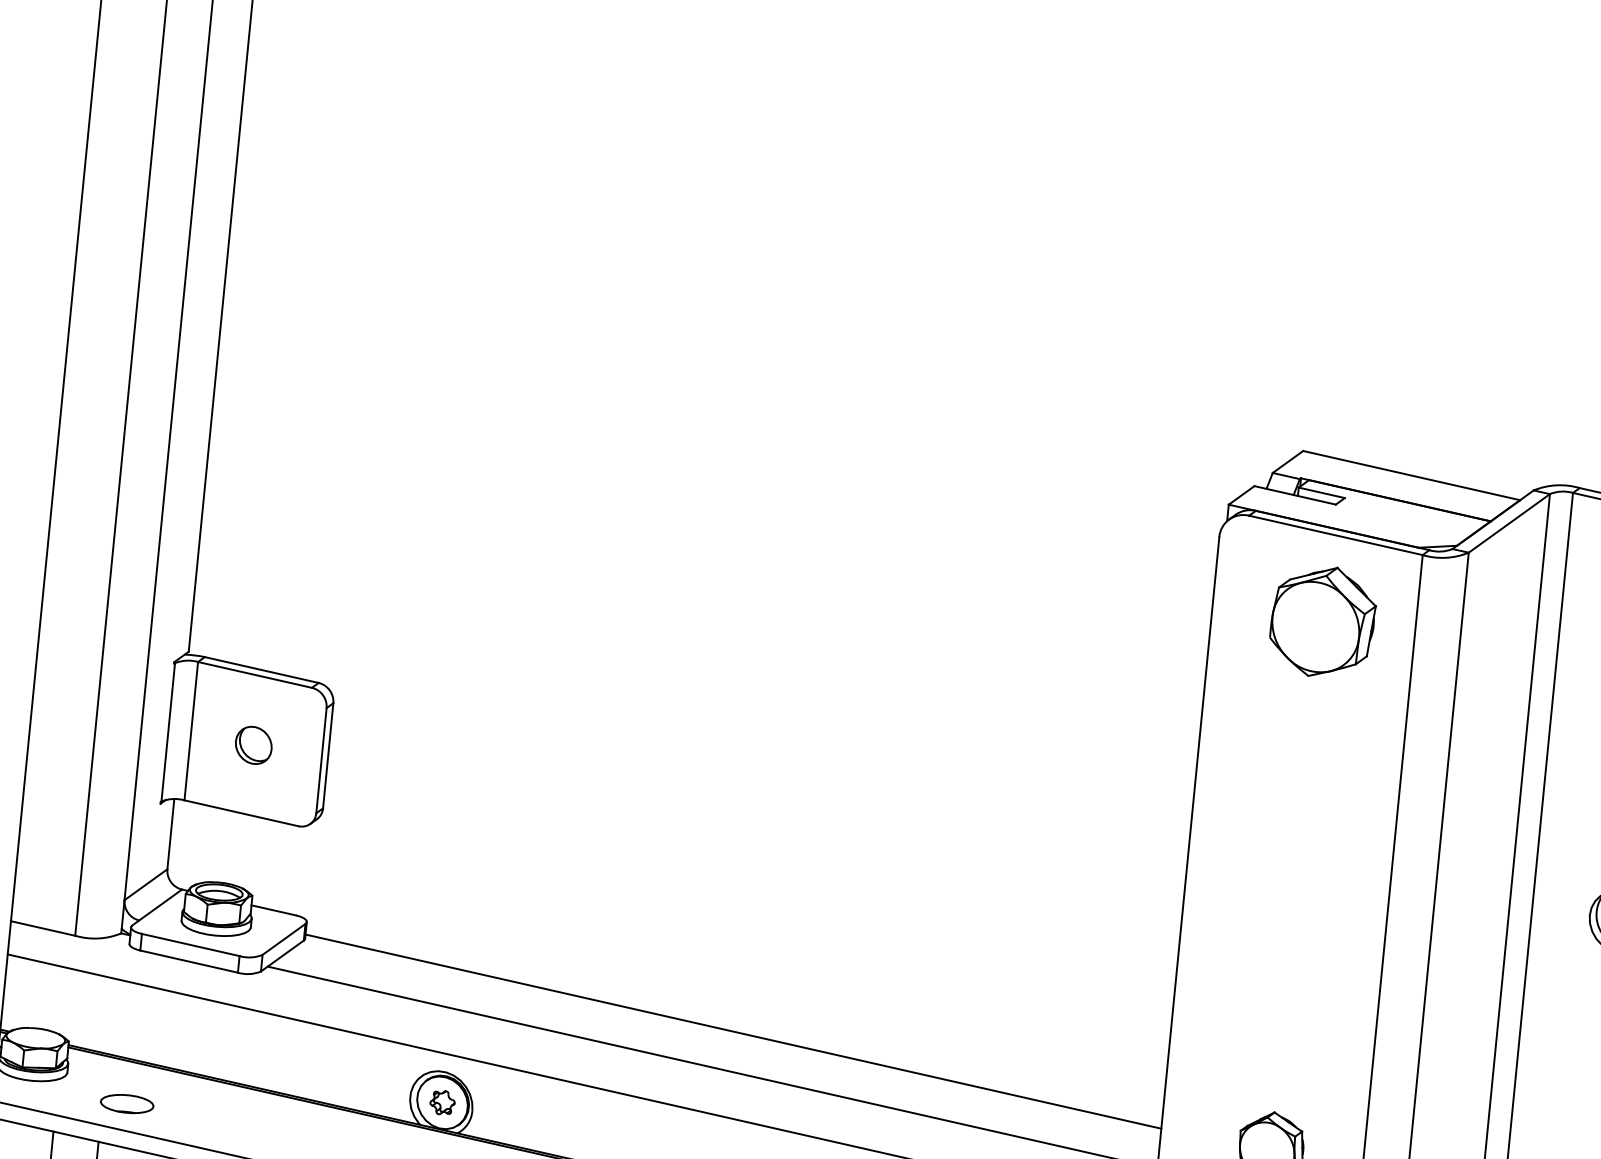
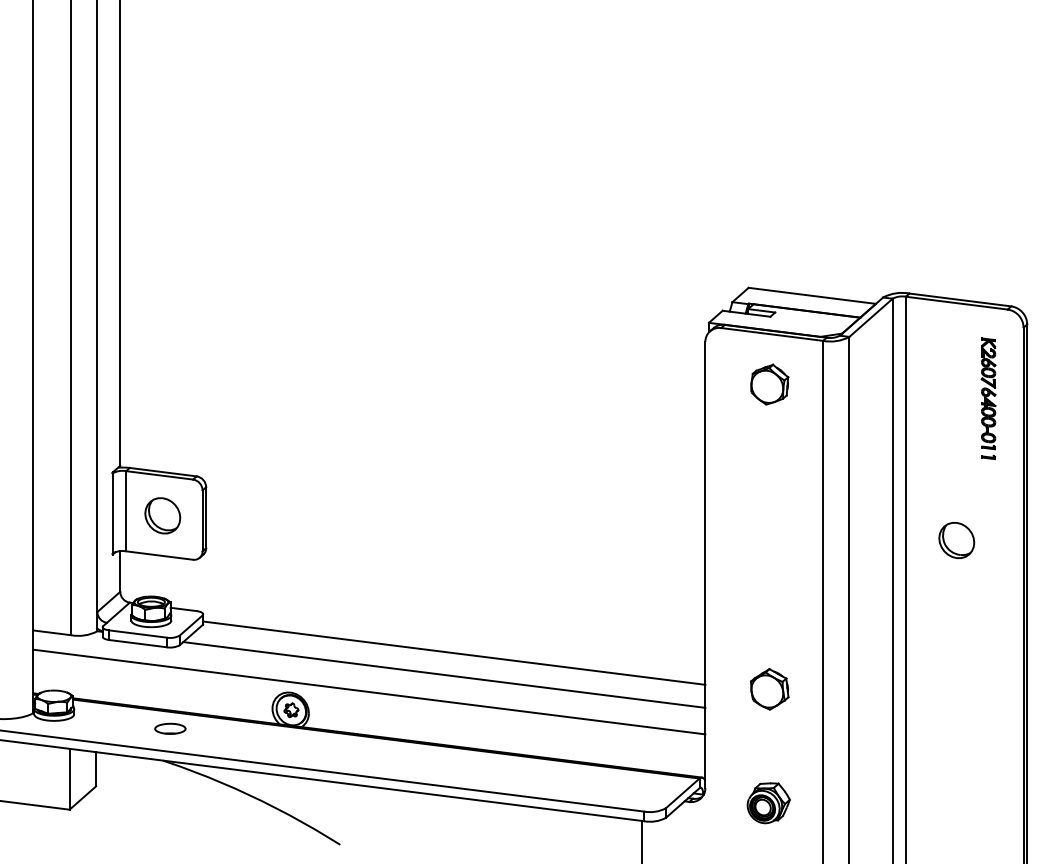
part: (1322, 621) -> (769, 384), size x0.62
part: (253, 744) -> (162, 515), size x1.67
part: (127, 1103) -> (170, 728), moved

